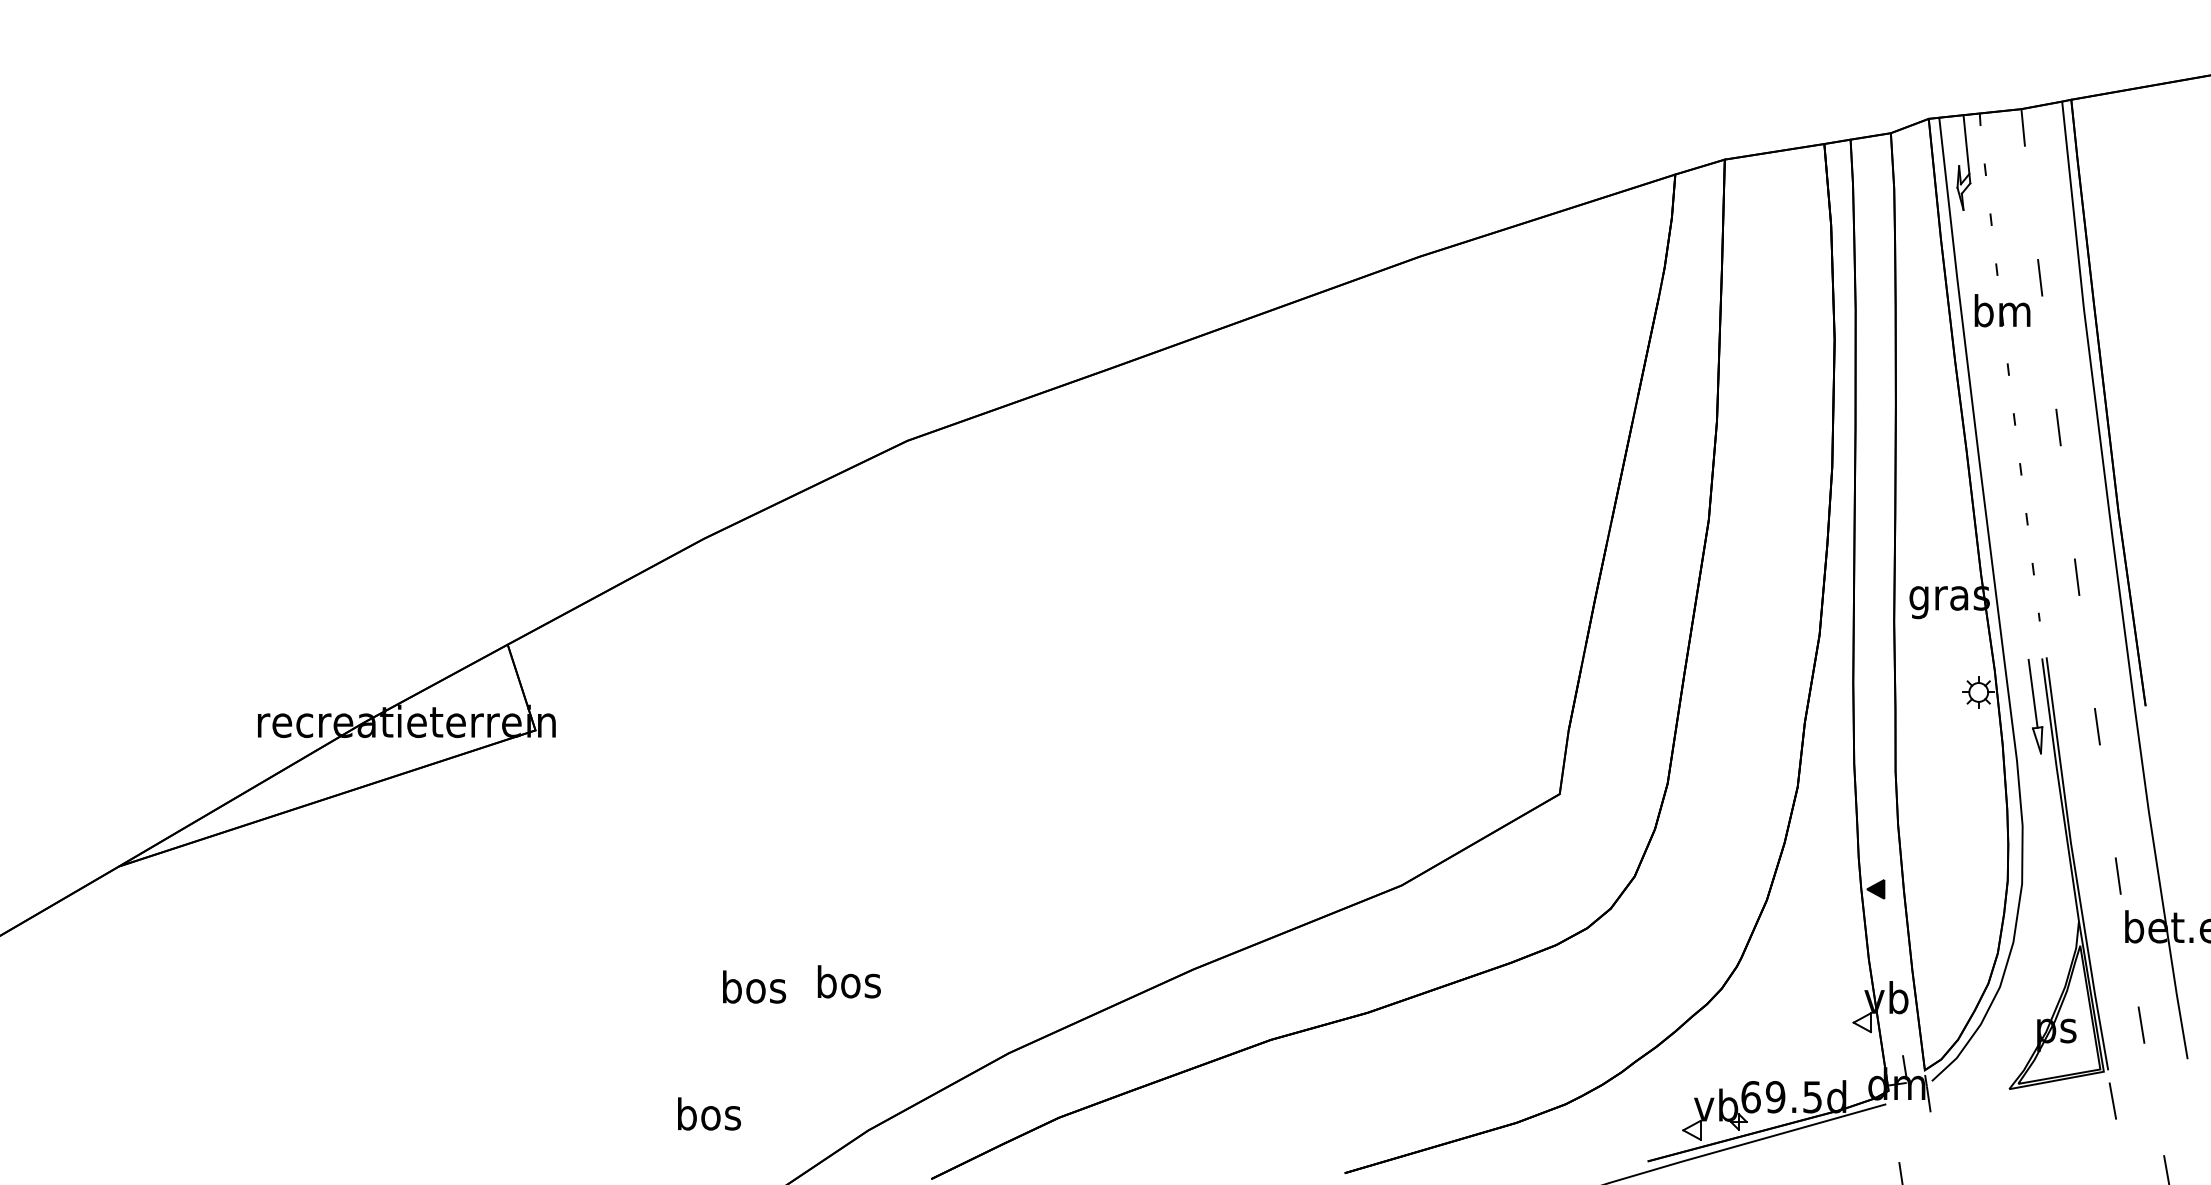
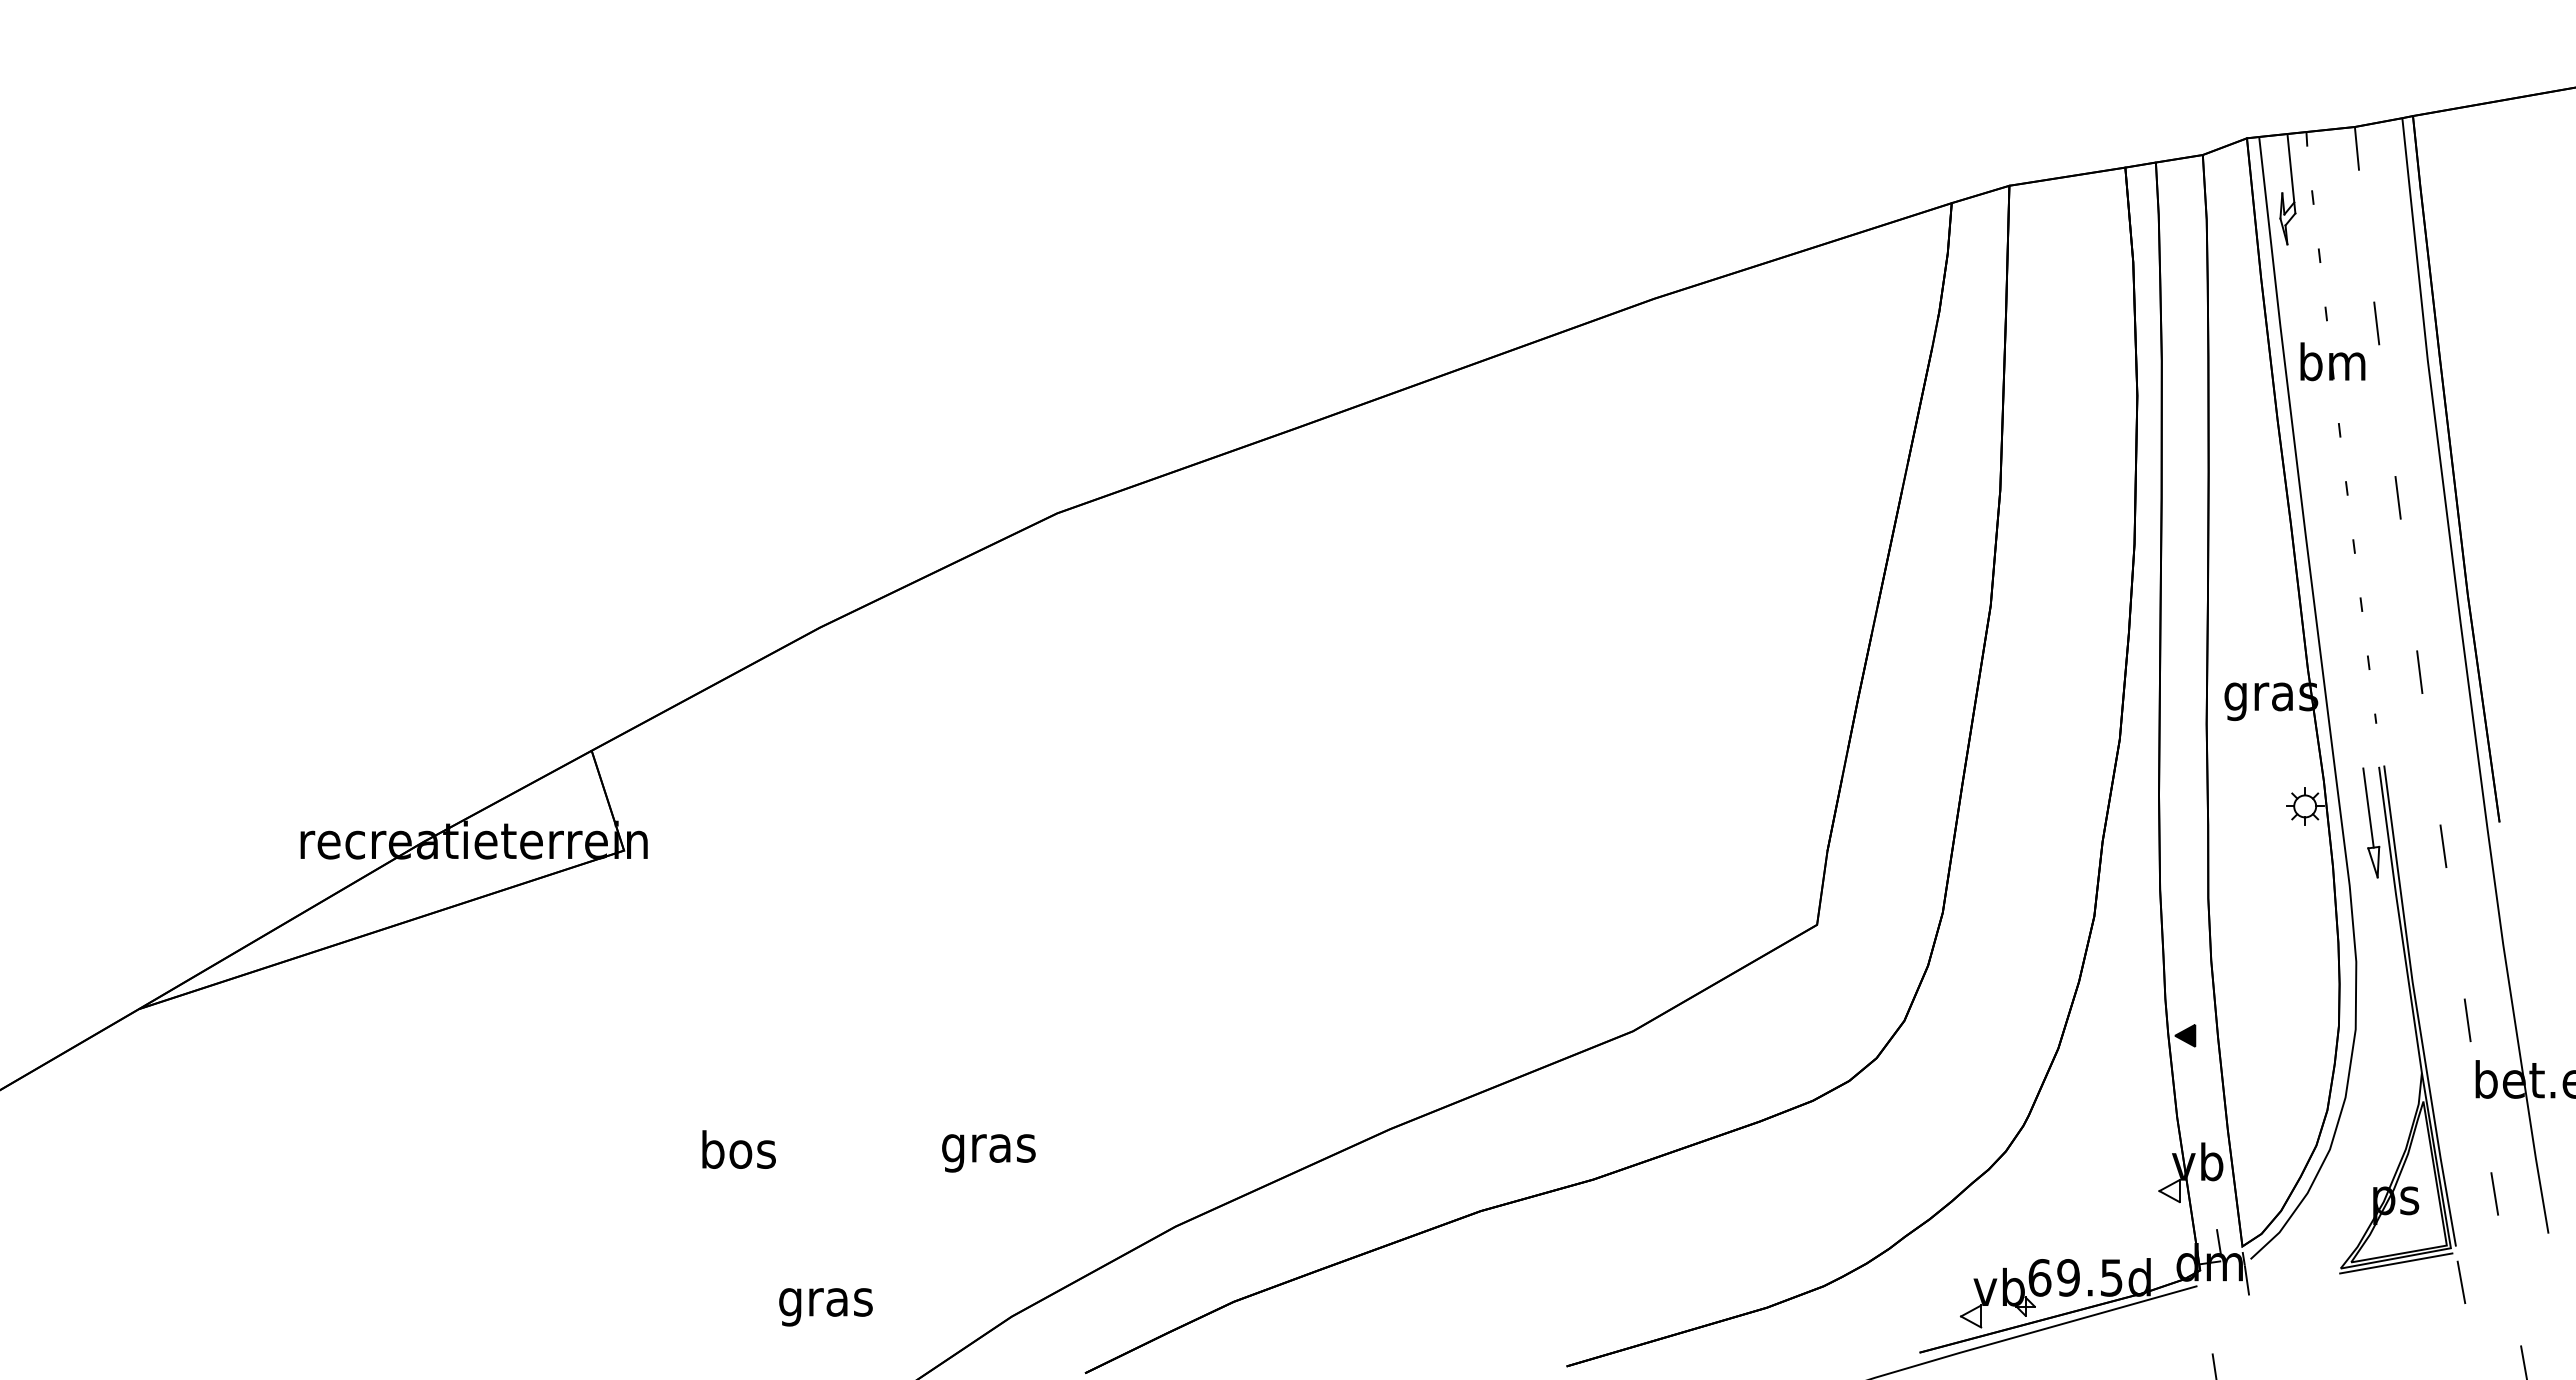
text: (753, 986) -> (738, 1149), moved
text: (848, 986) -> (988, 1148), bos -> gras
line: (2057, 1084) -> (2396, 1263), added
text: (708, 1118) -> (825, 1302), bos -> gras

